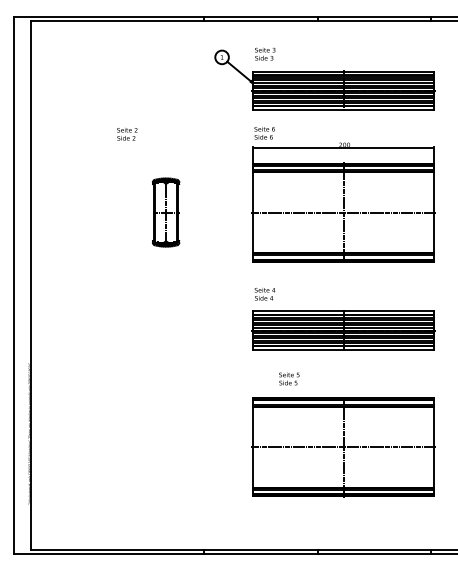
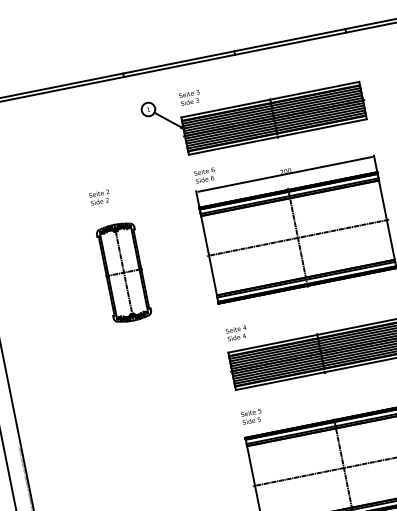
text: (127, 134) -> (100, 197), moved
part: (165, 212) -> (123, 272), size x1.43
text: (289, 378) -> (252, 416), moved

